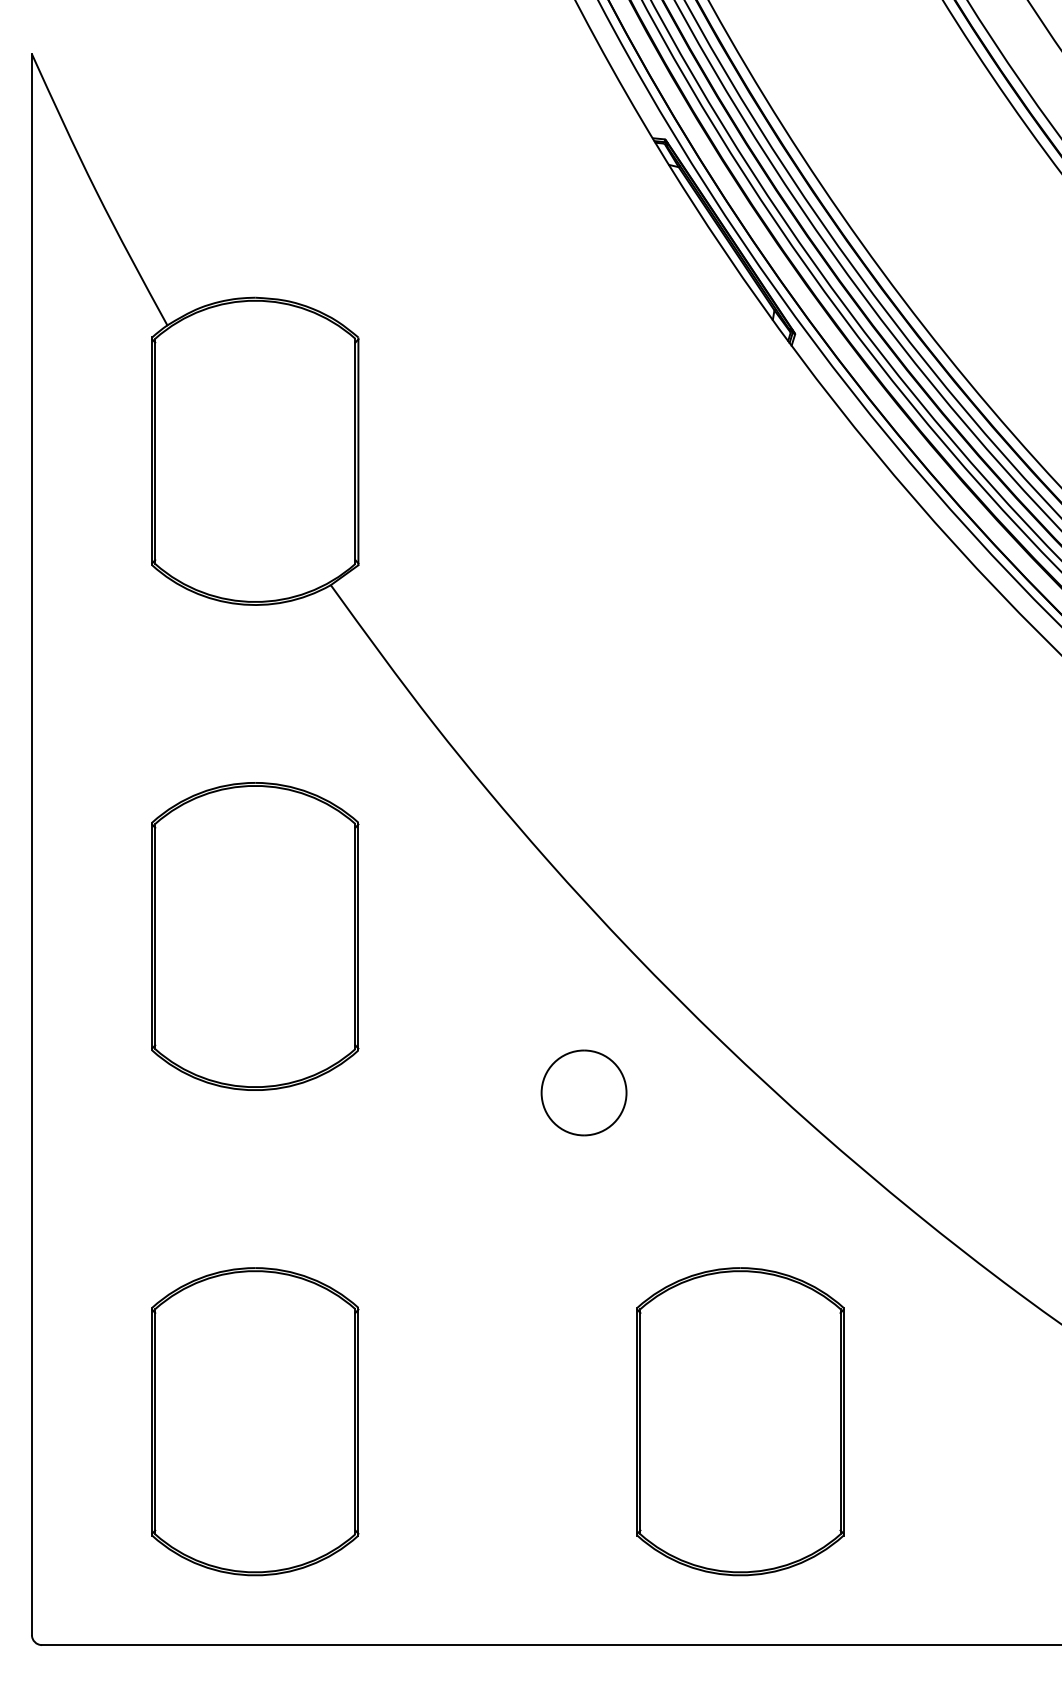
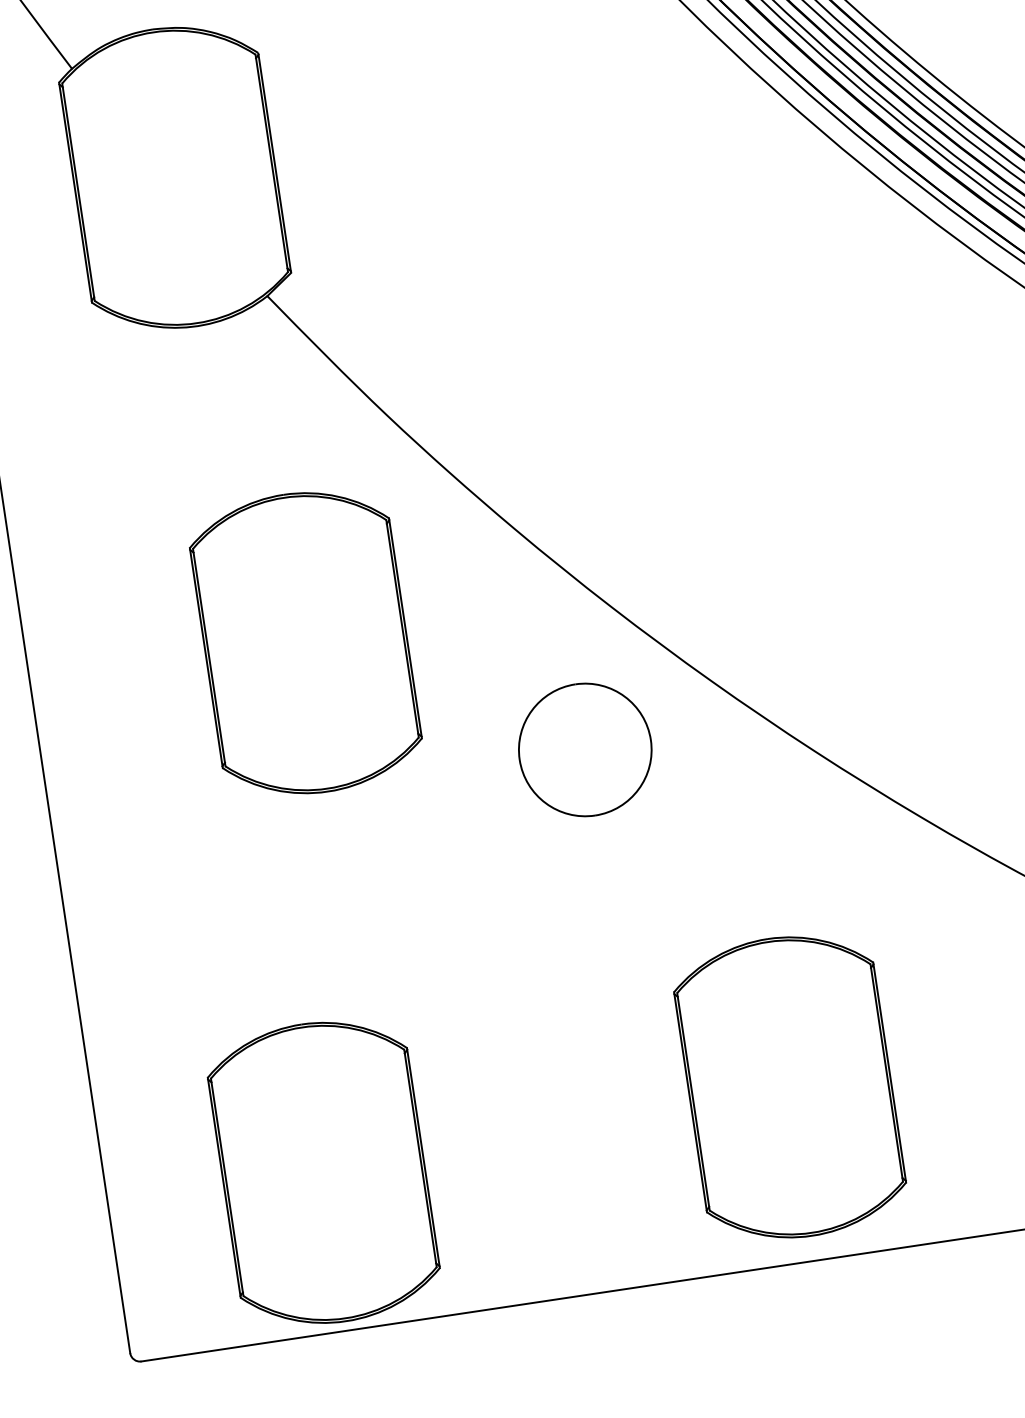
part: (255, 936) -> (306, 643), moved
part: (583, 1092) -> (584, 749), size x1.6
part: (255, 1421) -> (323, 1172), moved
part: (740, 1421) -> (790, 1087), moved

